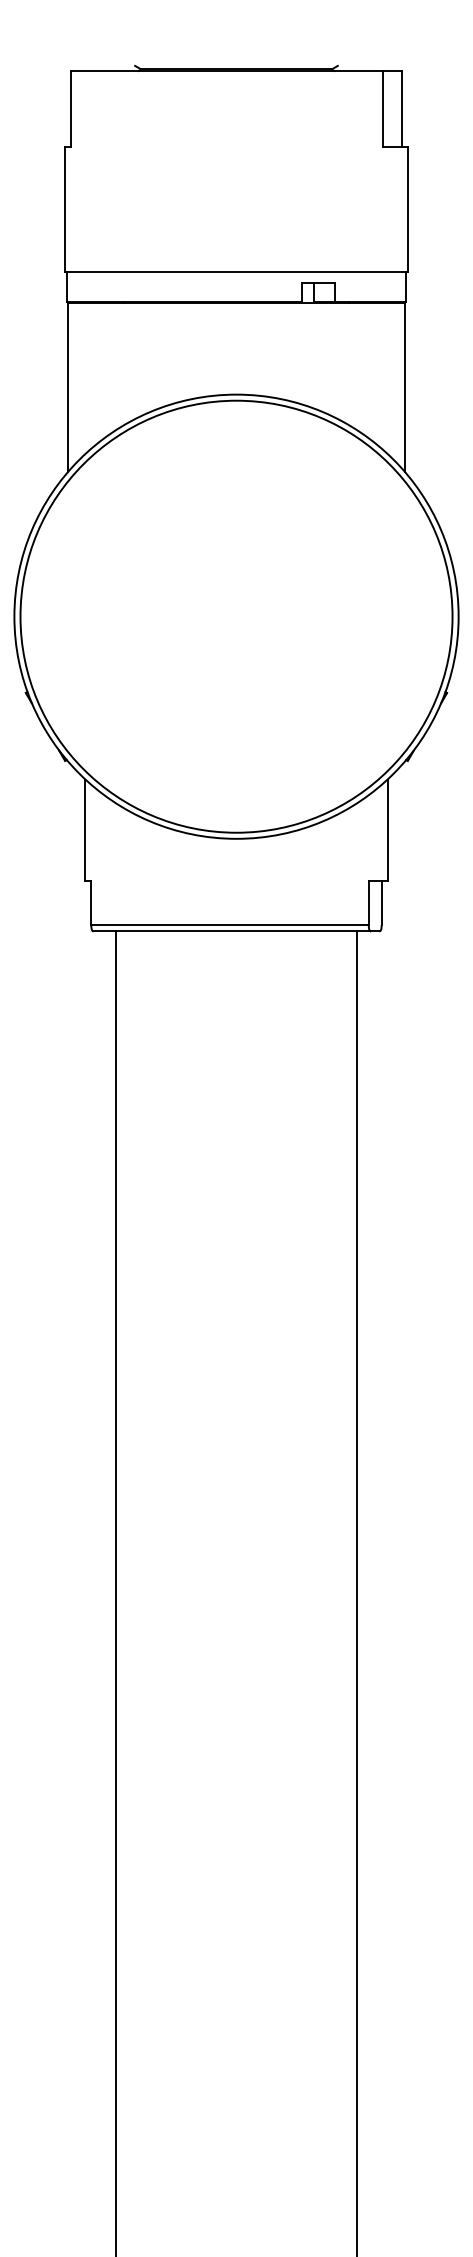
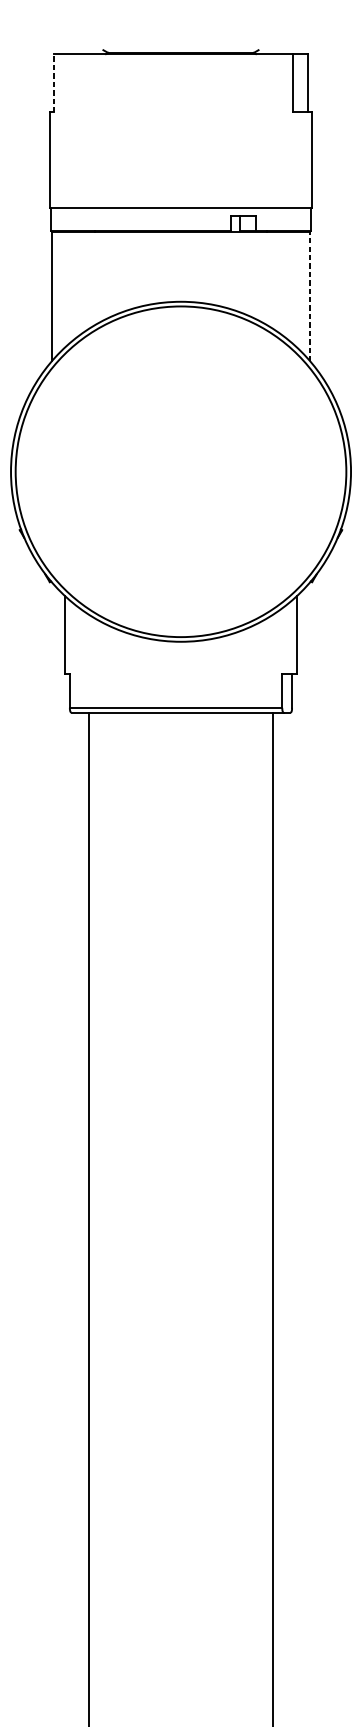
line: (70, 108) -> (53, 82), solid -> dashed
line: (405, 387) -> (310, 296), solid -> dashed

